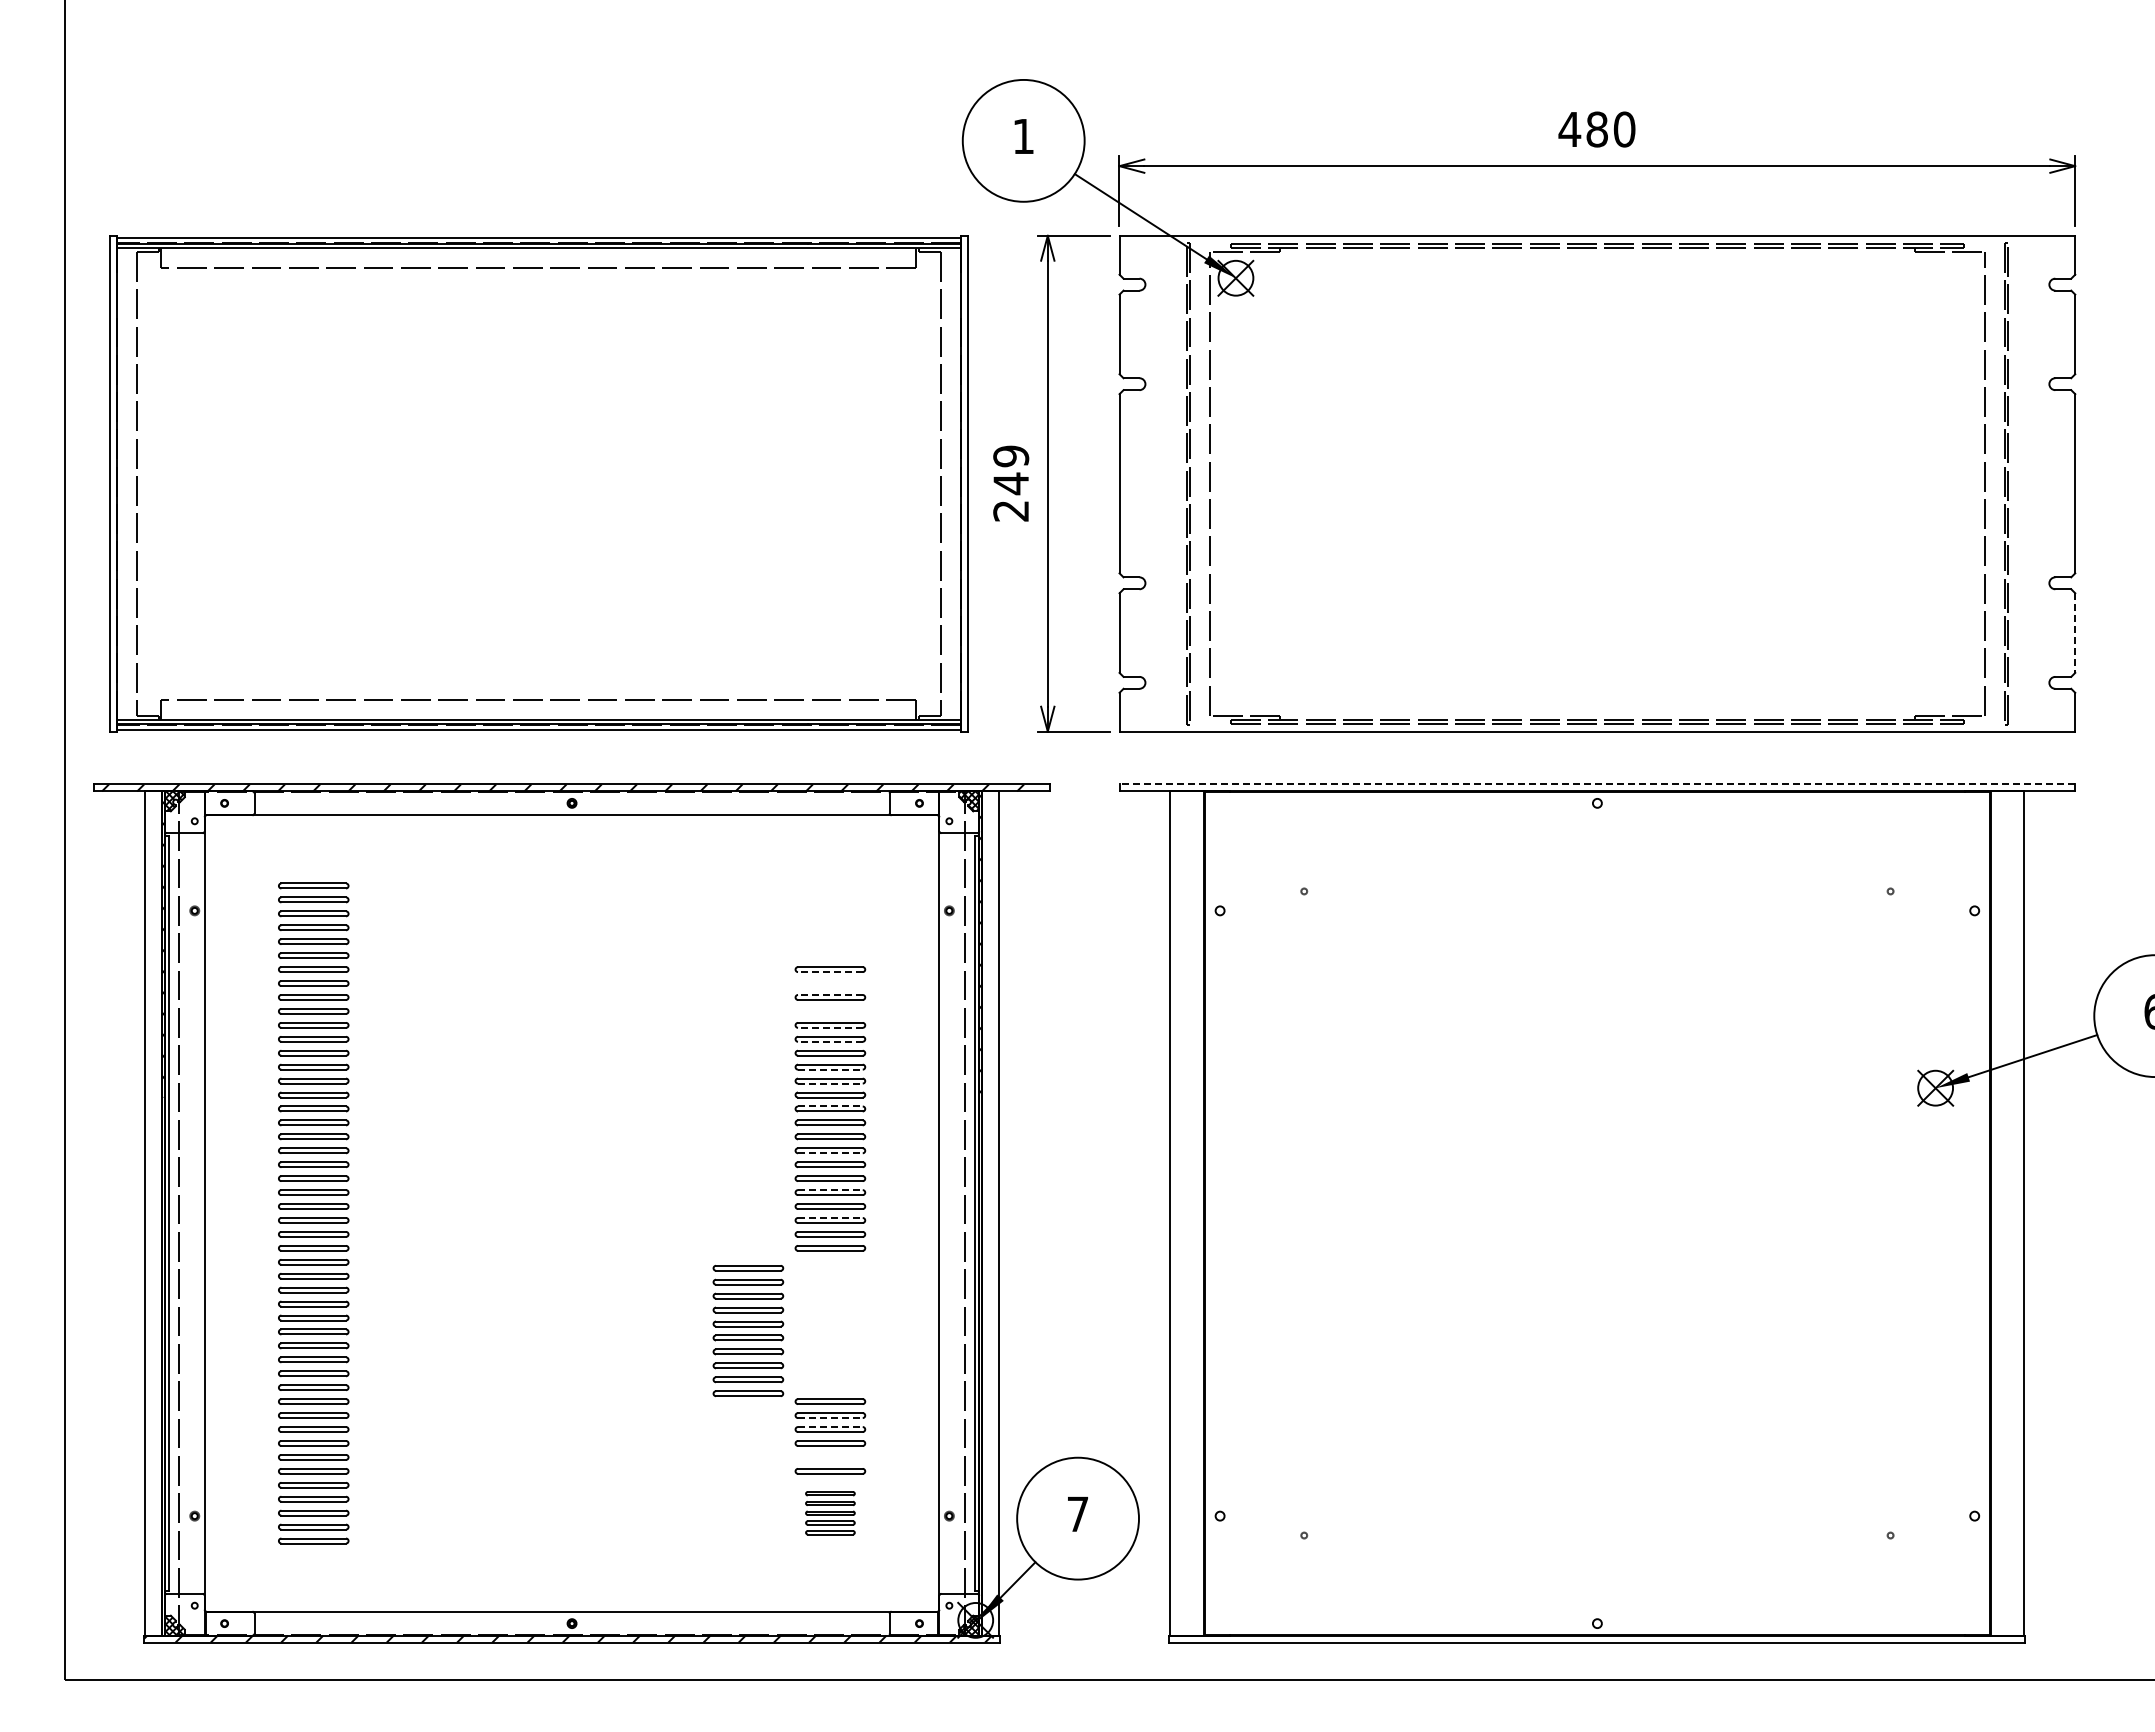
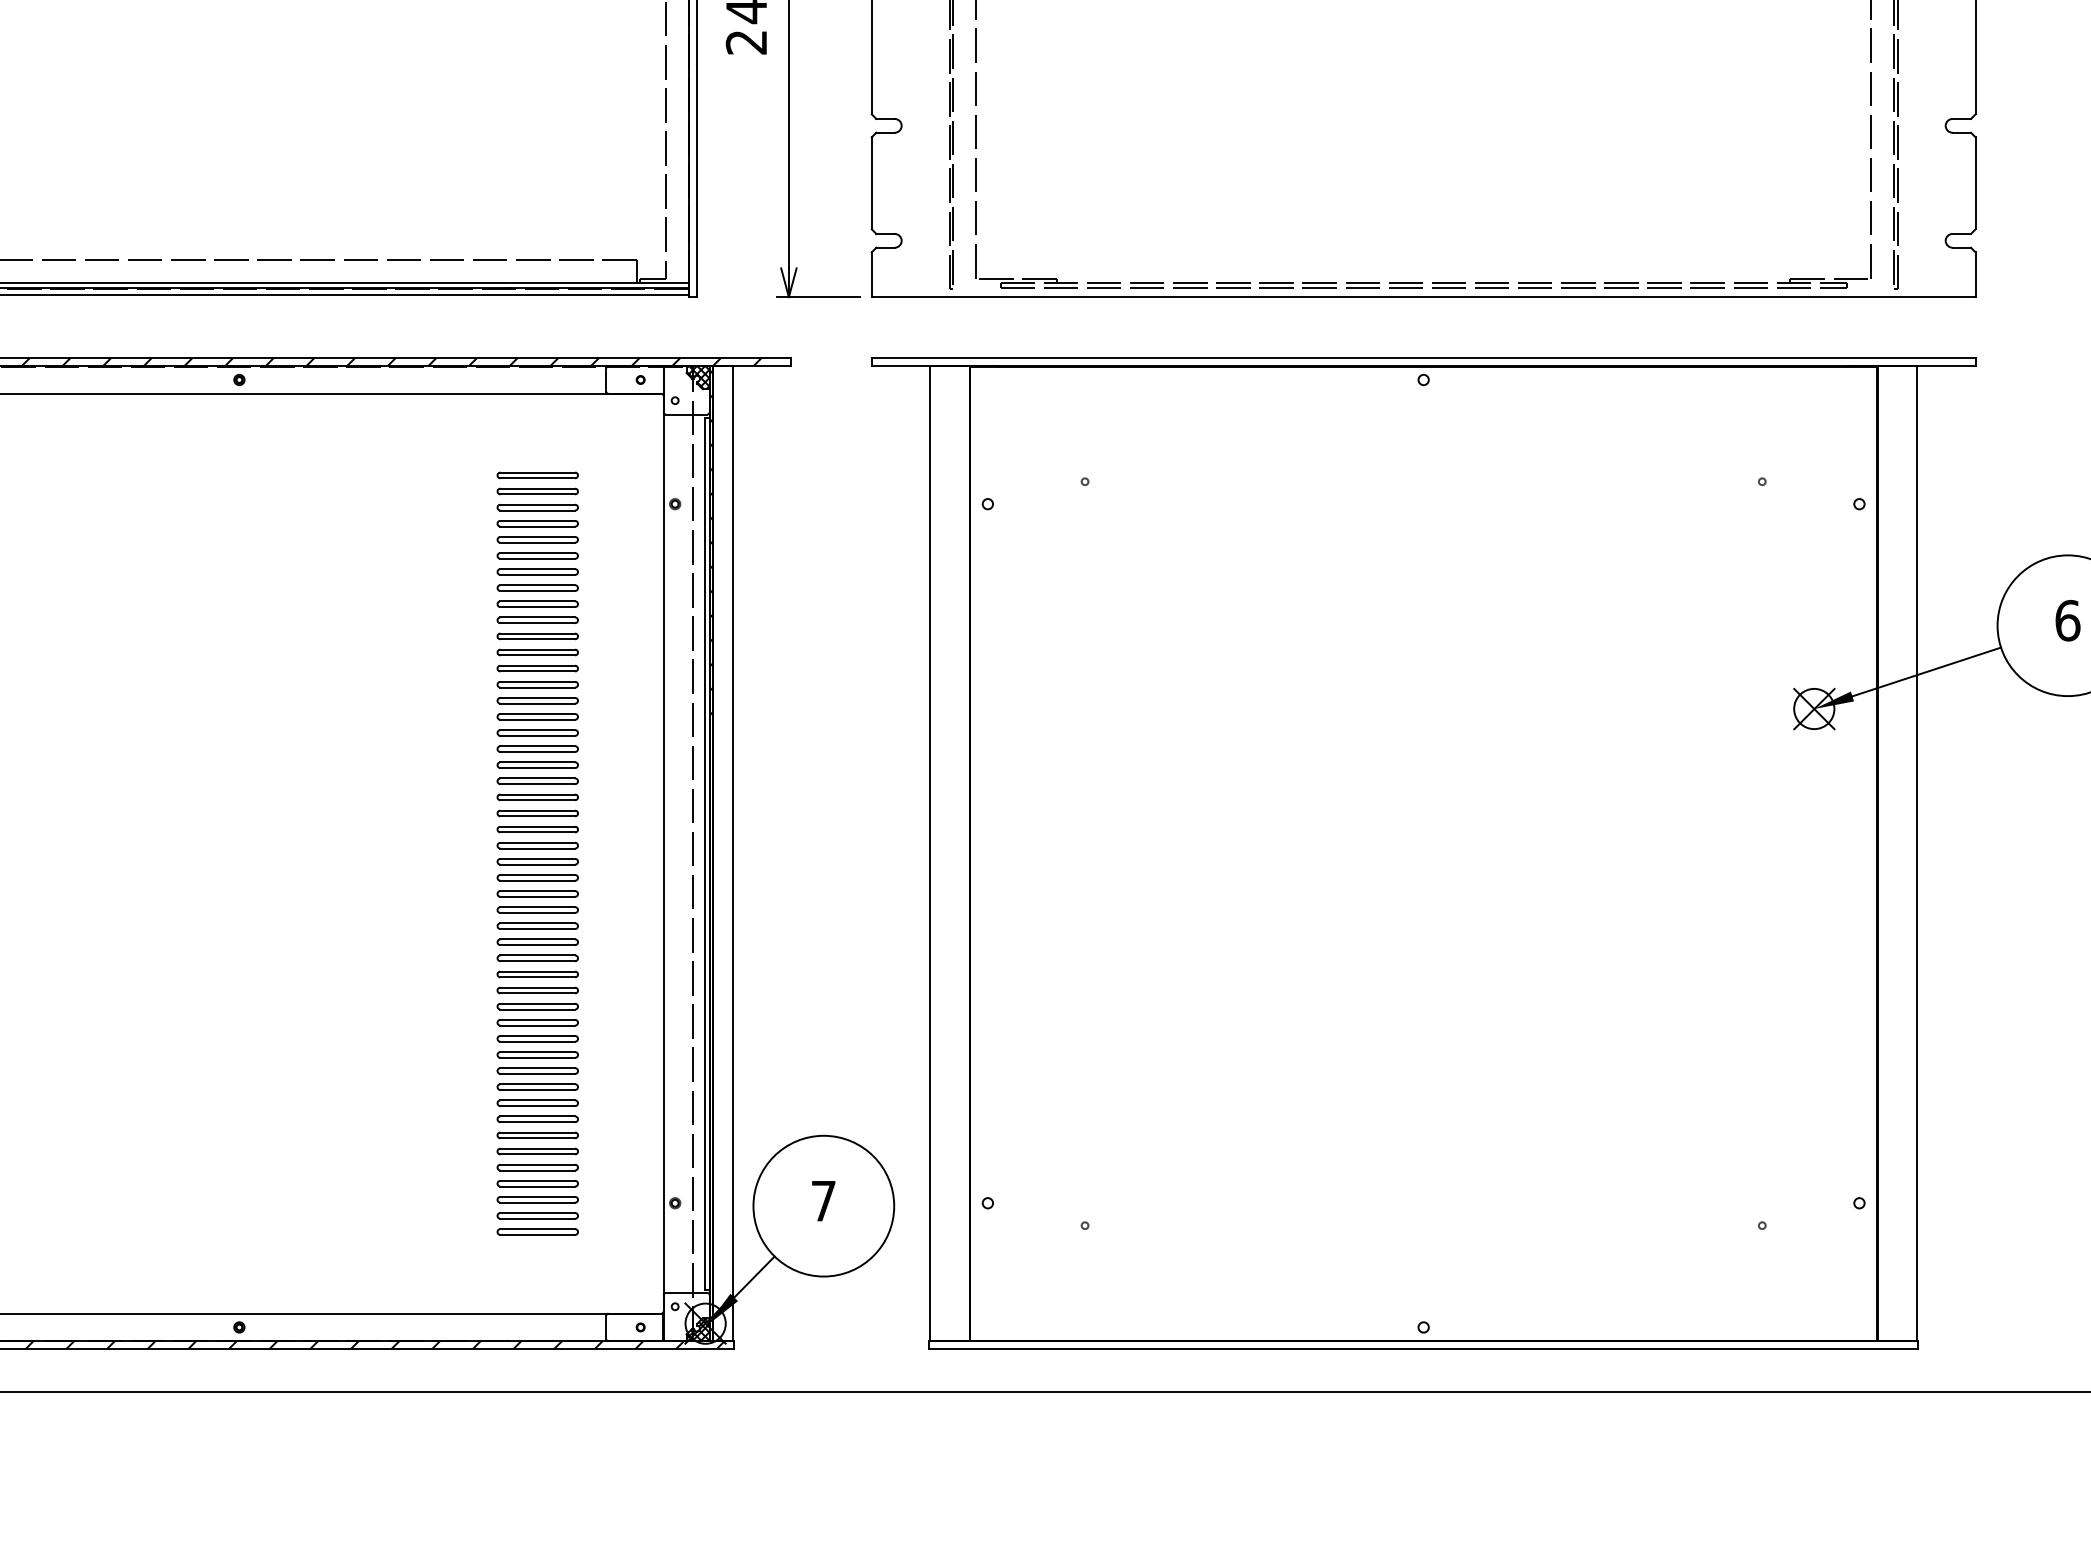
line: (2075, 633) -> (1975, 183), dashed -> solid
line: (1597, 784) -> (1423, 358), dashed -> solid
part: (830, 920) -> (537, 515), added
line: (829, 972) -> (536, 575), dashed -> solid
part: (830, 983) -> (537, 588), added
line: (829, 994) -> (536, 600), dashed -> solid
part: (830, 1011) -> (537, 620), added
line: (829, 1027) -> (536, 638), dashed -> solid
line: (829, 1041) -> (536, 655), dashed -> solid
line: (830, 1069) -> (537, 687), dashed -> solid
line: (830, 1083) -> (537, 703), dashed -> solid
line: (830, 1106) -> (537, 730), dashed -> solid
line: (830, 1153) -> (537, 784), dashed -> solid
line: (830, 1190) -> (537, 827), dashed -> solid
line: (830, 1217) -> (537, 858), dashed -> solid
part: (748, 1330) -> (537, 981), moved
line: (830, 1418) -> (537, 1090), dashed -> solid
line: (830, 1427) -> (537, 1100), dashed -> solid
part: (830, 1457) -> (537, 1135), added
part: (830, 1513) -> (537, 1200), size x1.43

